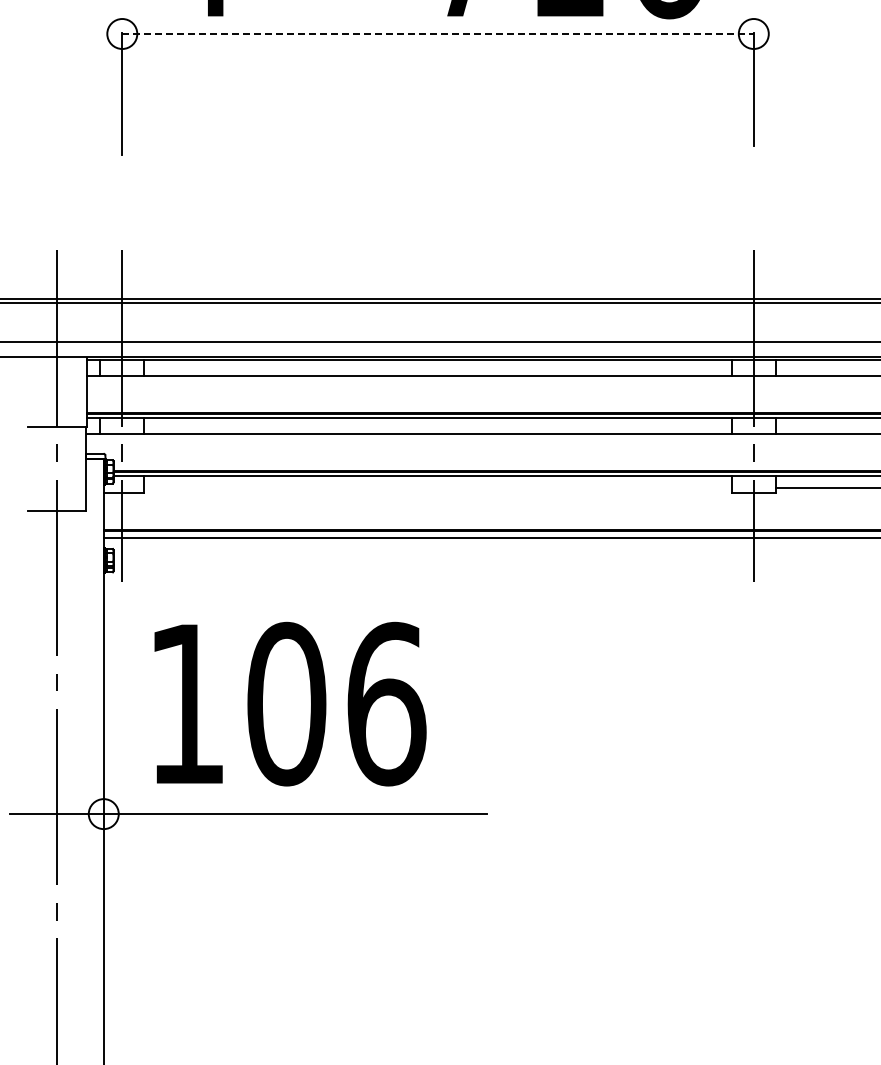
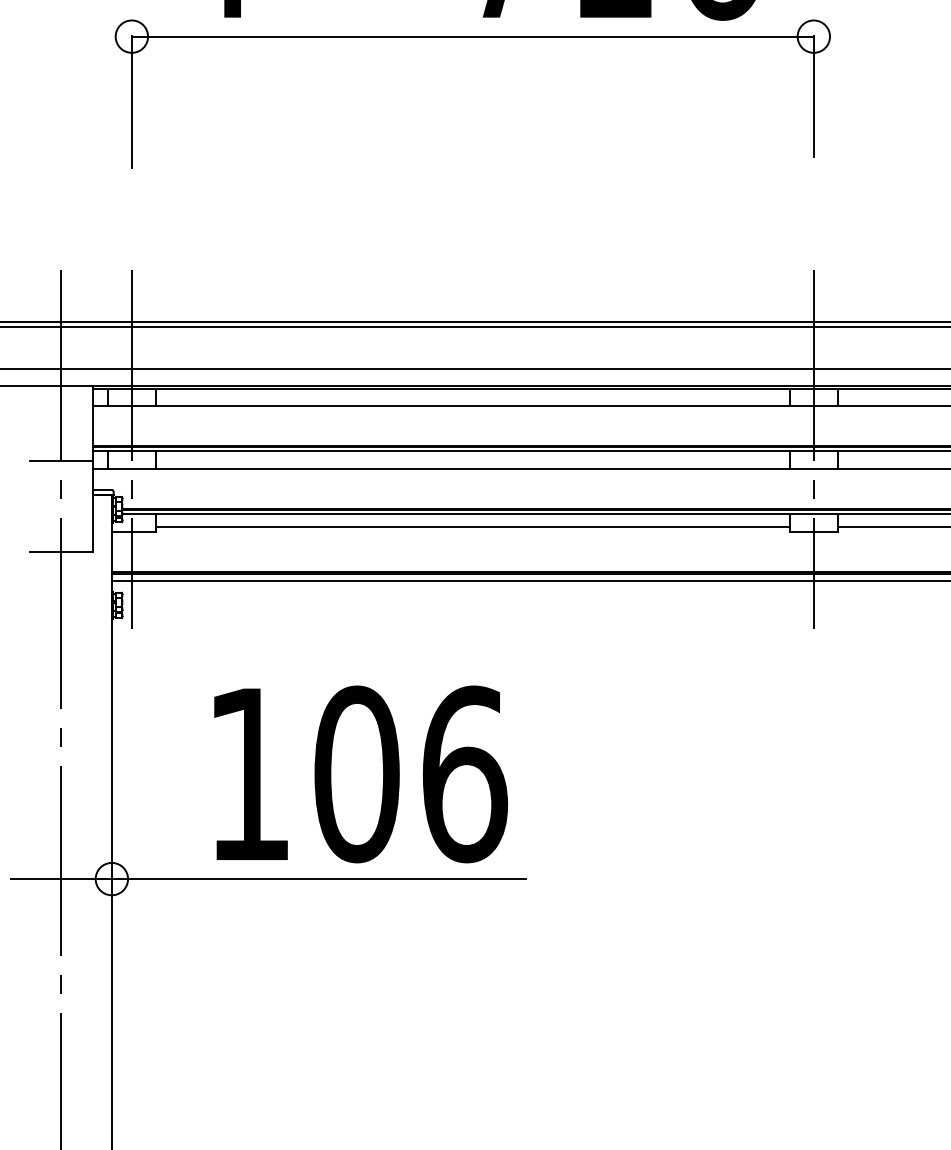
line: (438, 34) -> (473, 37), dashed -> solid
line: (437, 488) -> (472, 527), added
text: (290, 703) -> (361, 773), moved

